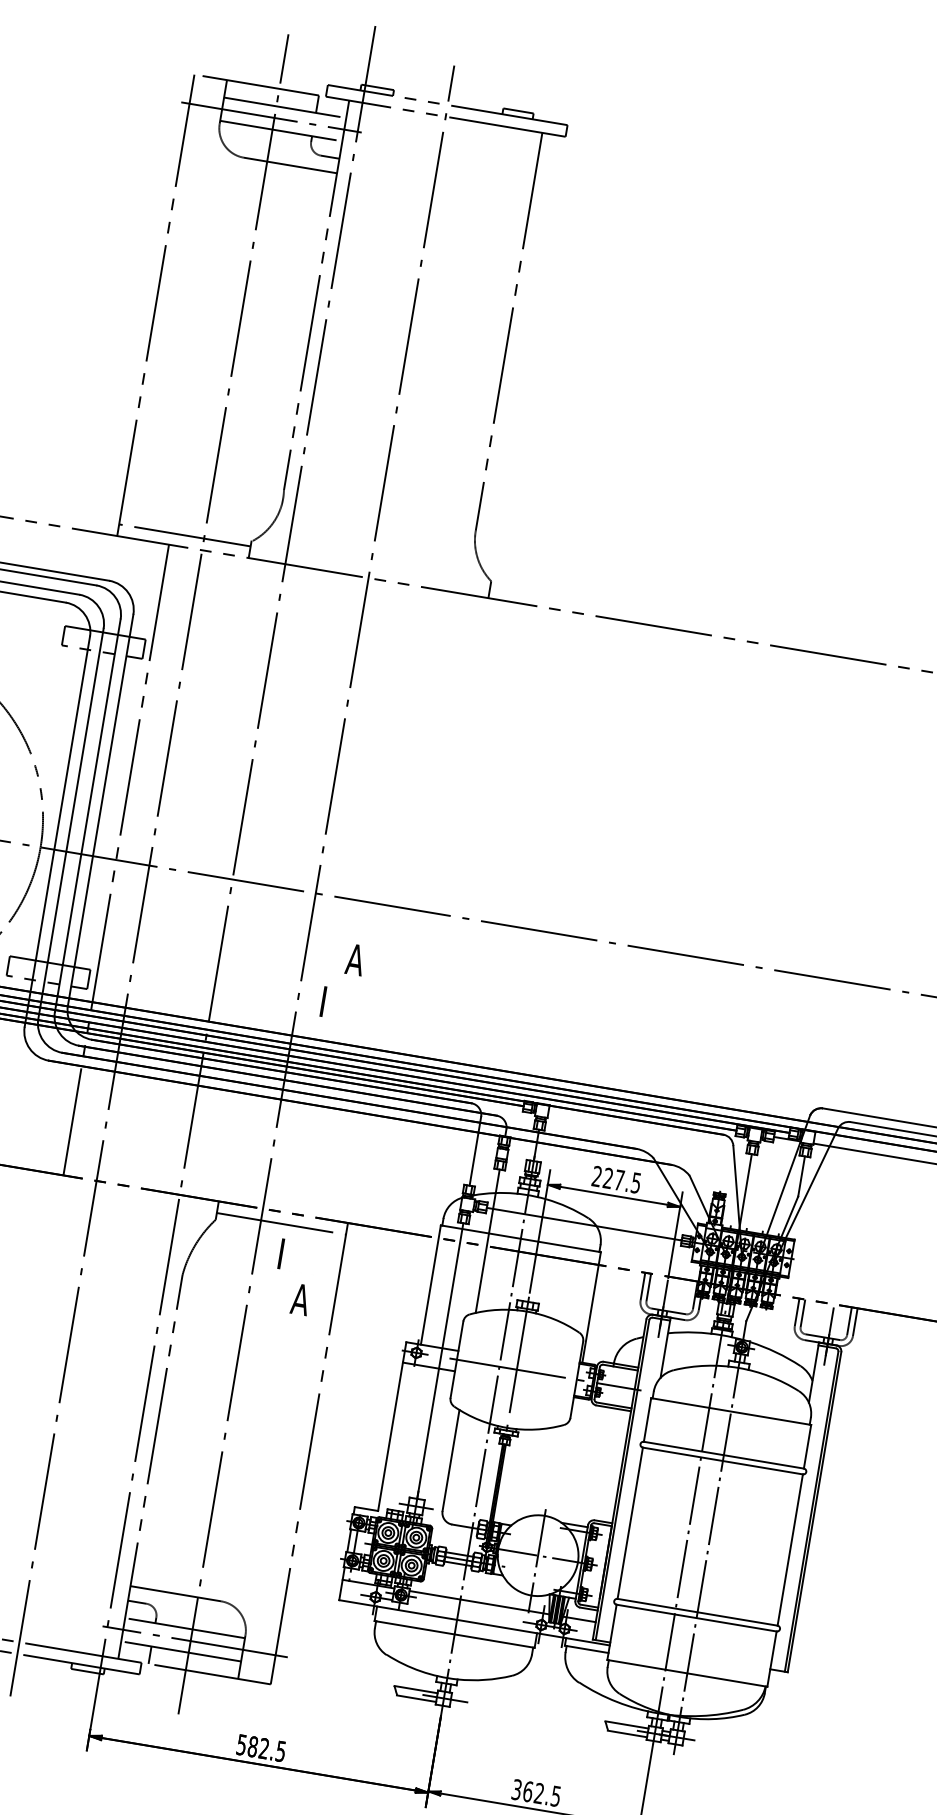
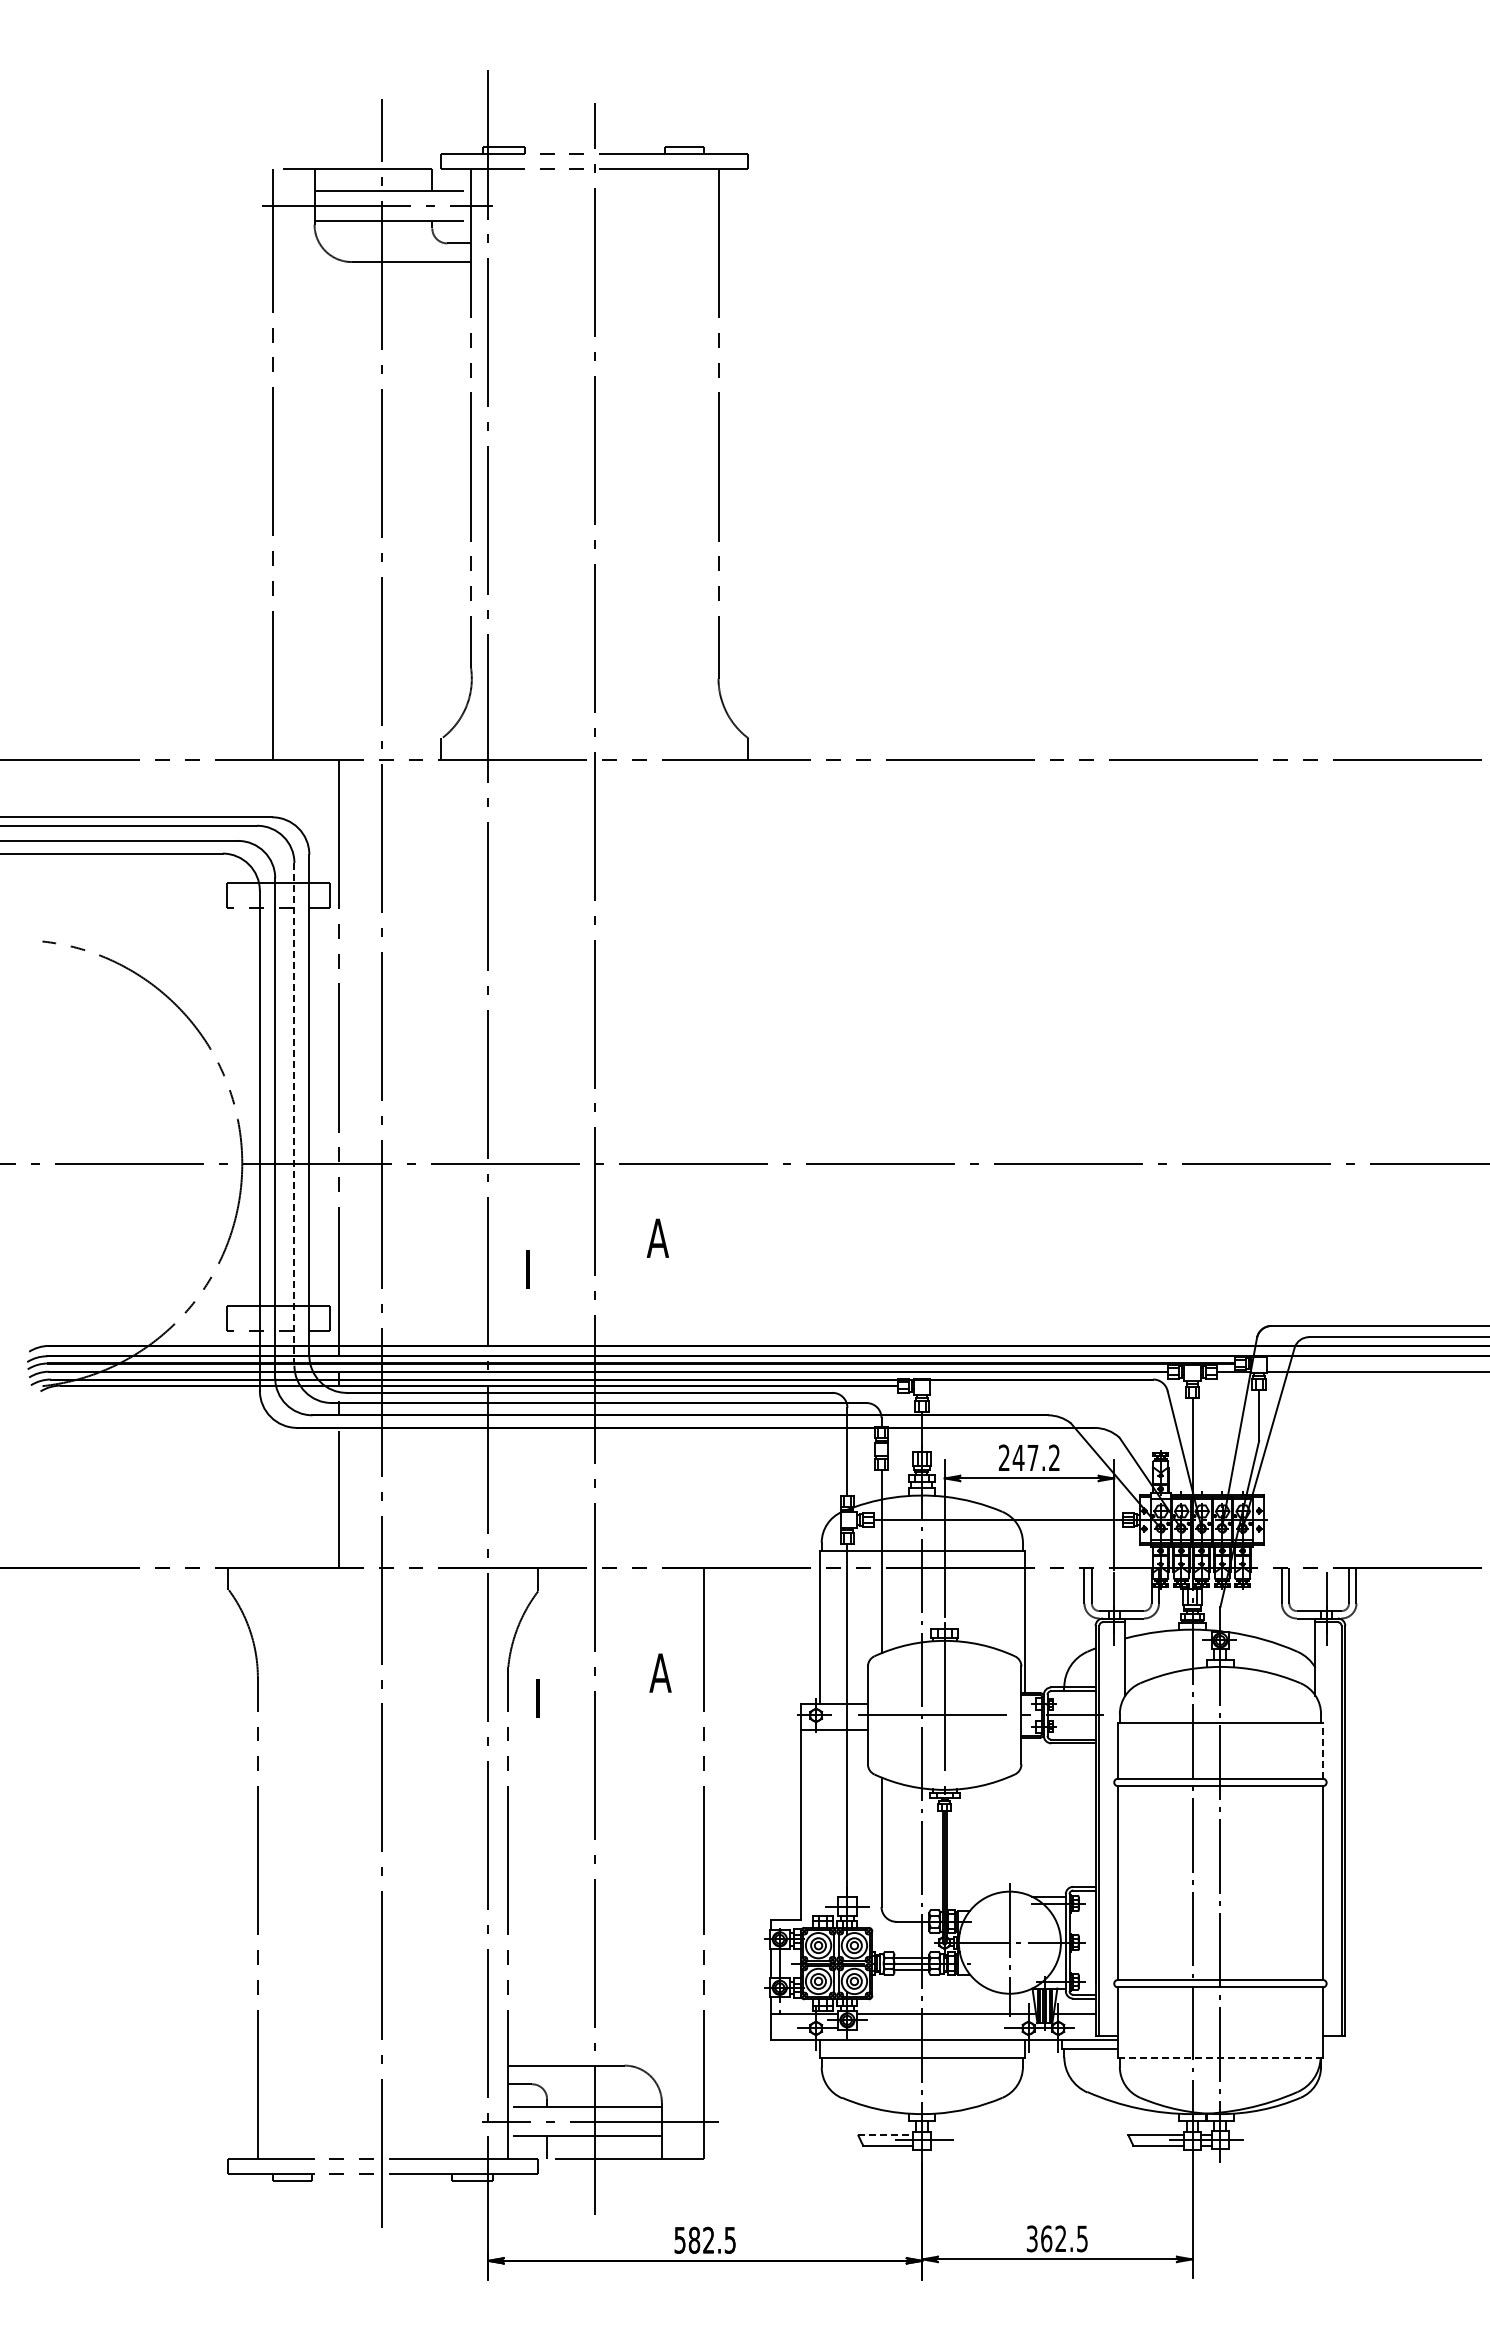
line: (184, 534) -> (356, 744), removed
line: (87, 815) -> (294, 1114), solid -> dashed
line: (323, 1001) -> (527, 1269), moved
text: (621, 1180) -> (1035, 1457), 227.5 -> 247.2
line: (281, 1223) -> (620, 1582), removed
line: (280, 1254) -> (537, 1698), moved
line: (807, 1446) -> (1322, 1750), solid -> dashed
line: (686, 1673) -> (1219, 2058), solid -> dashed
line: (415, 1689) -> (885, 2135), solid -> dashed

